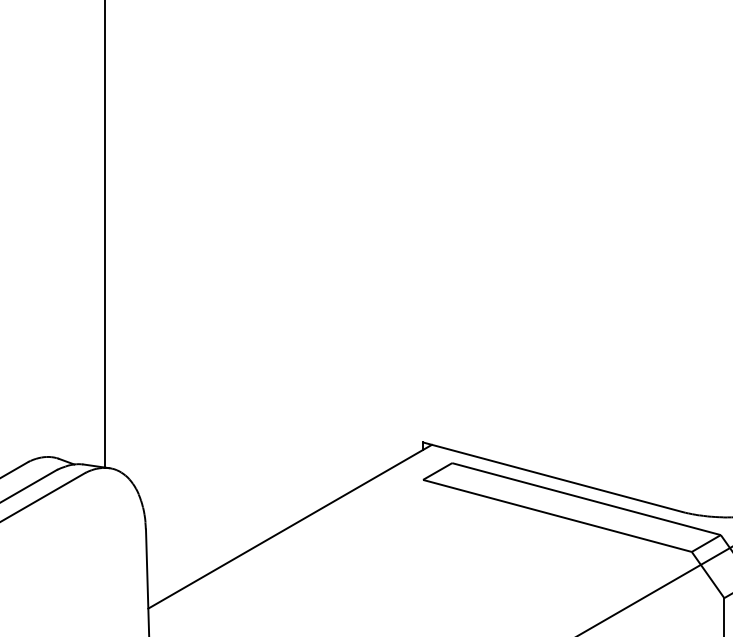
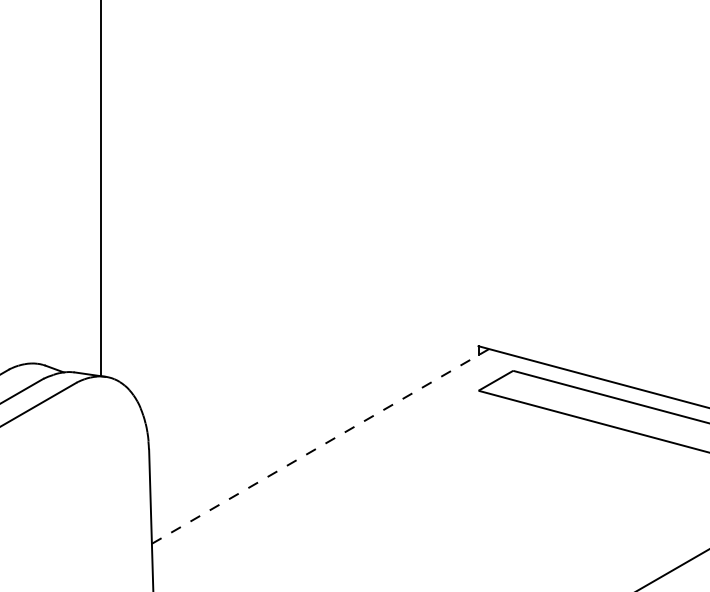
line: (290, 526) -> (320, 446), solid -> dashed

